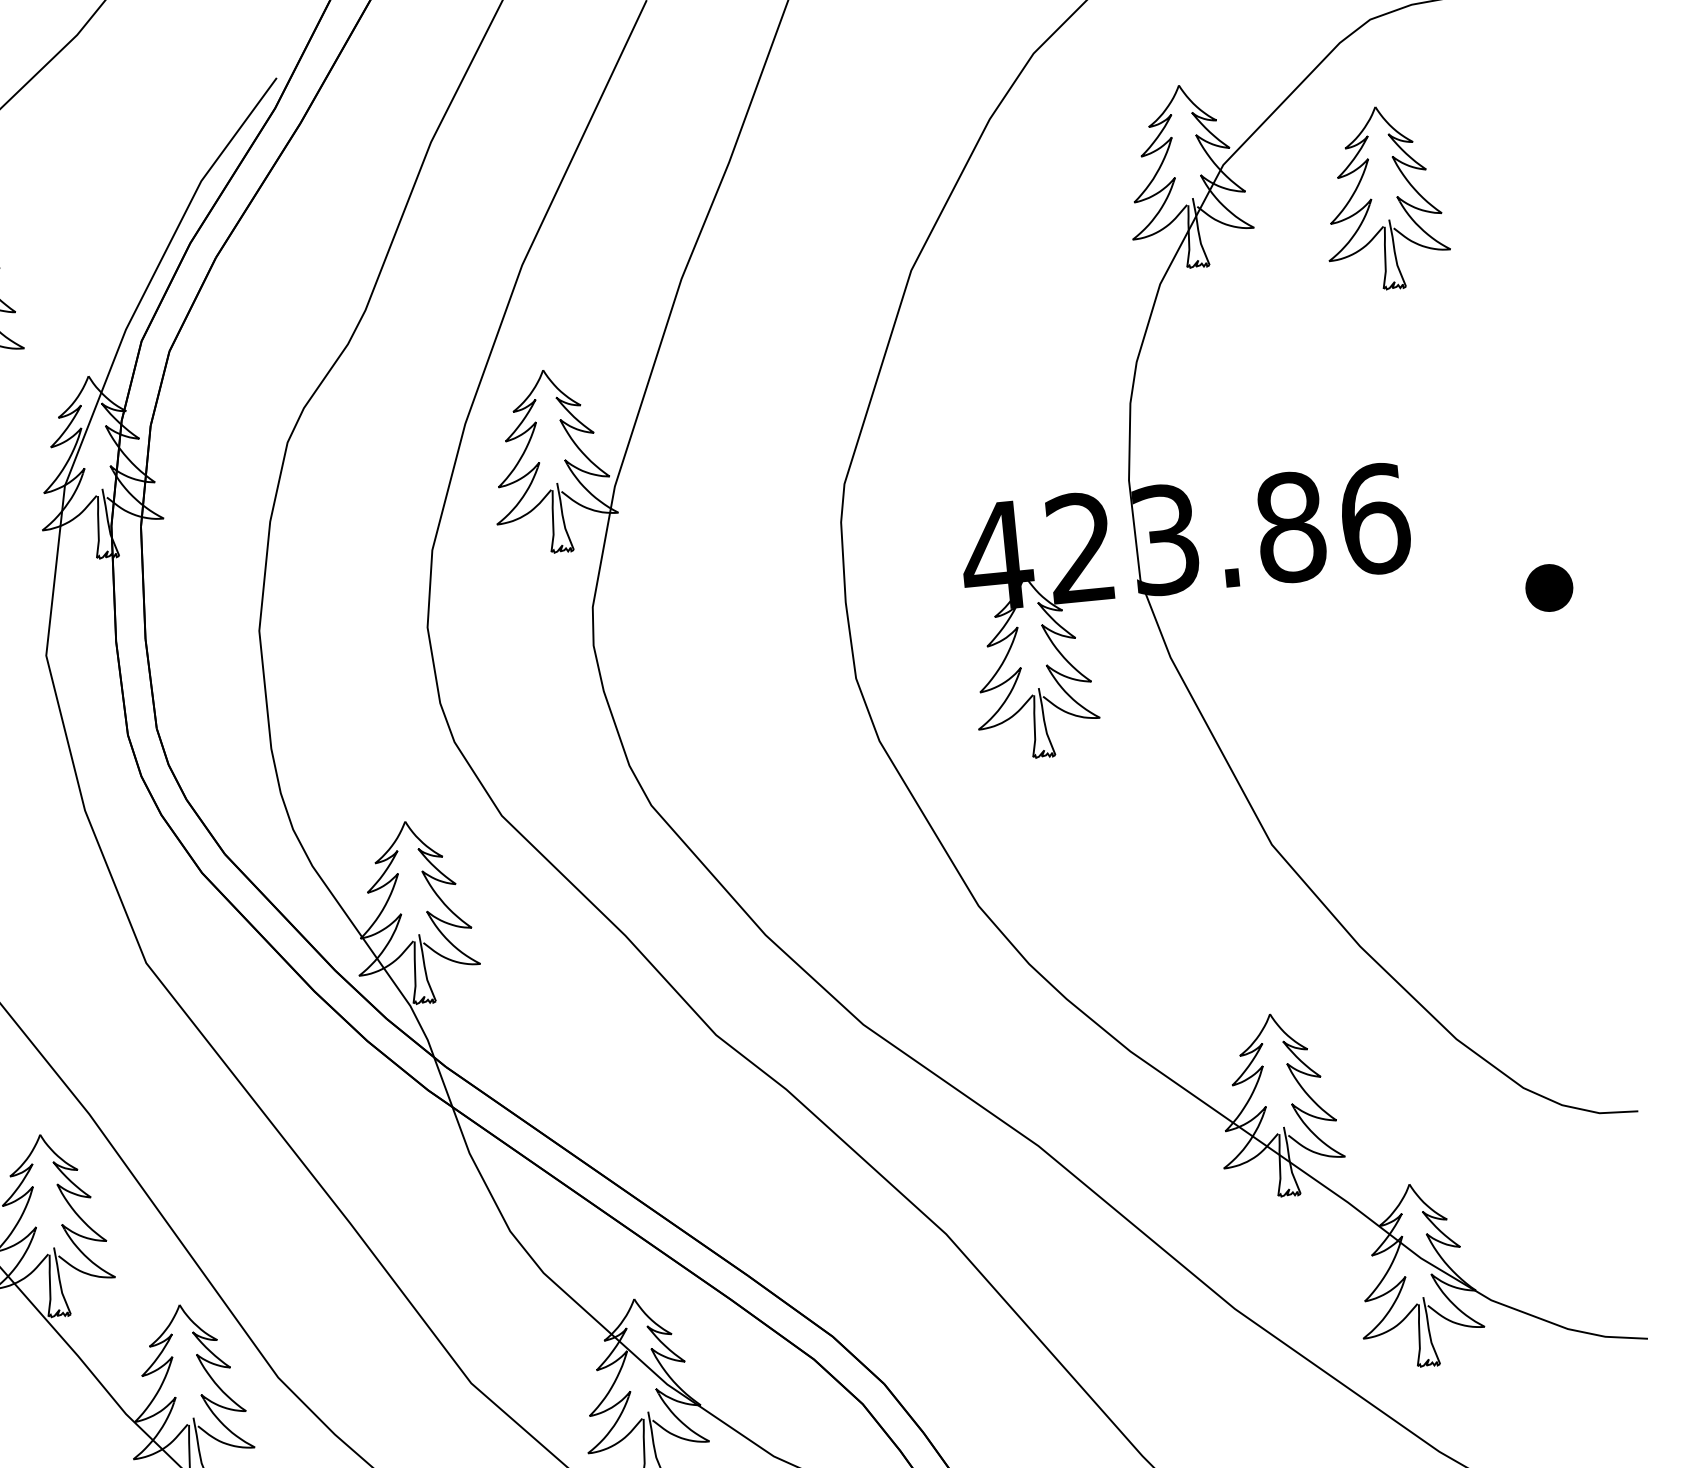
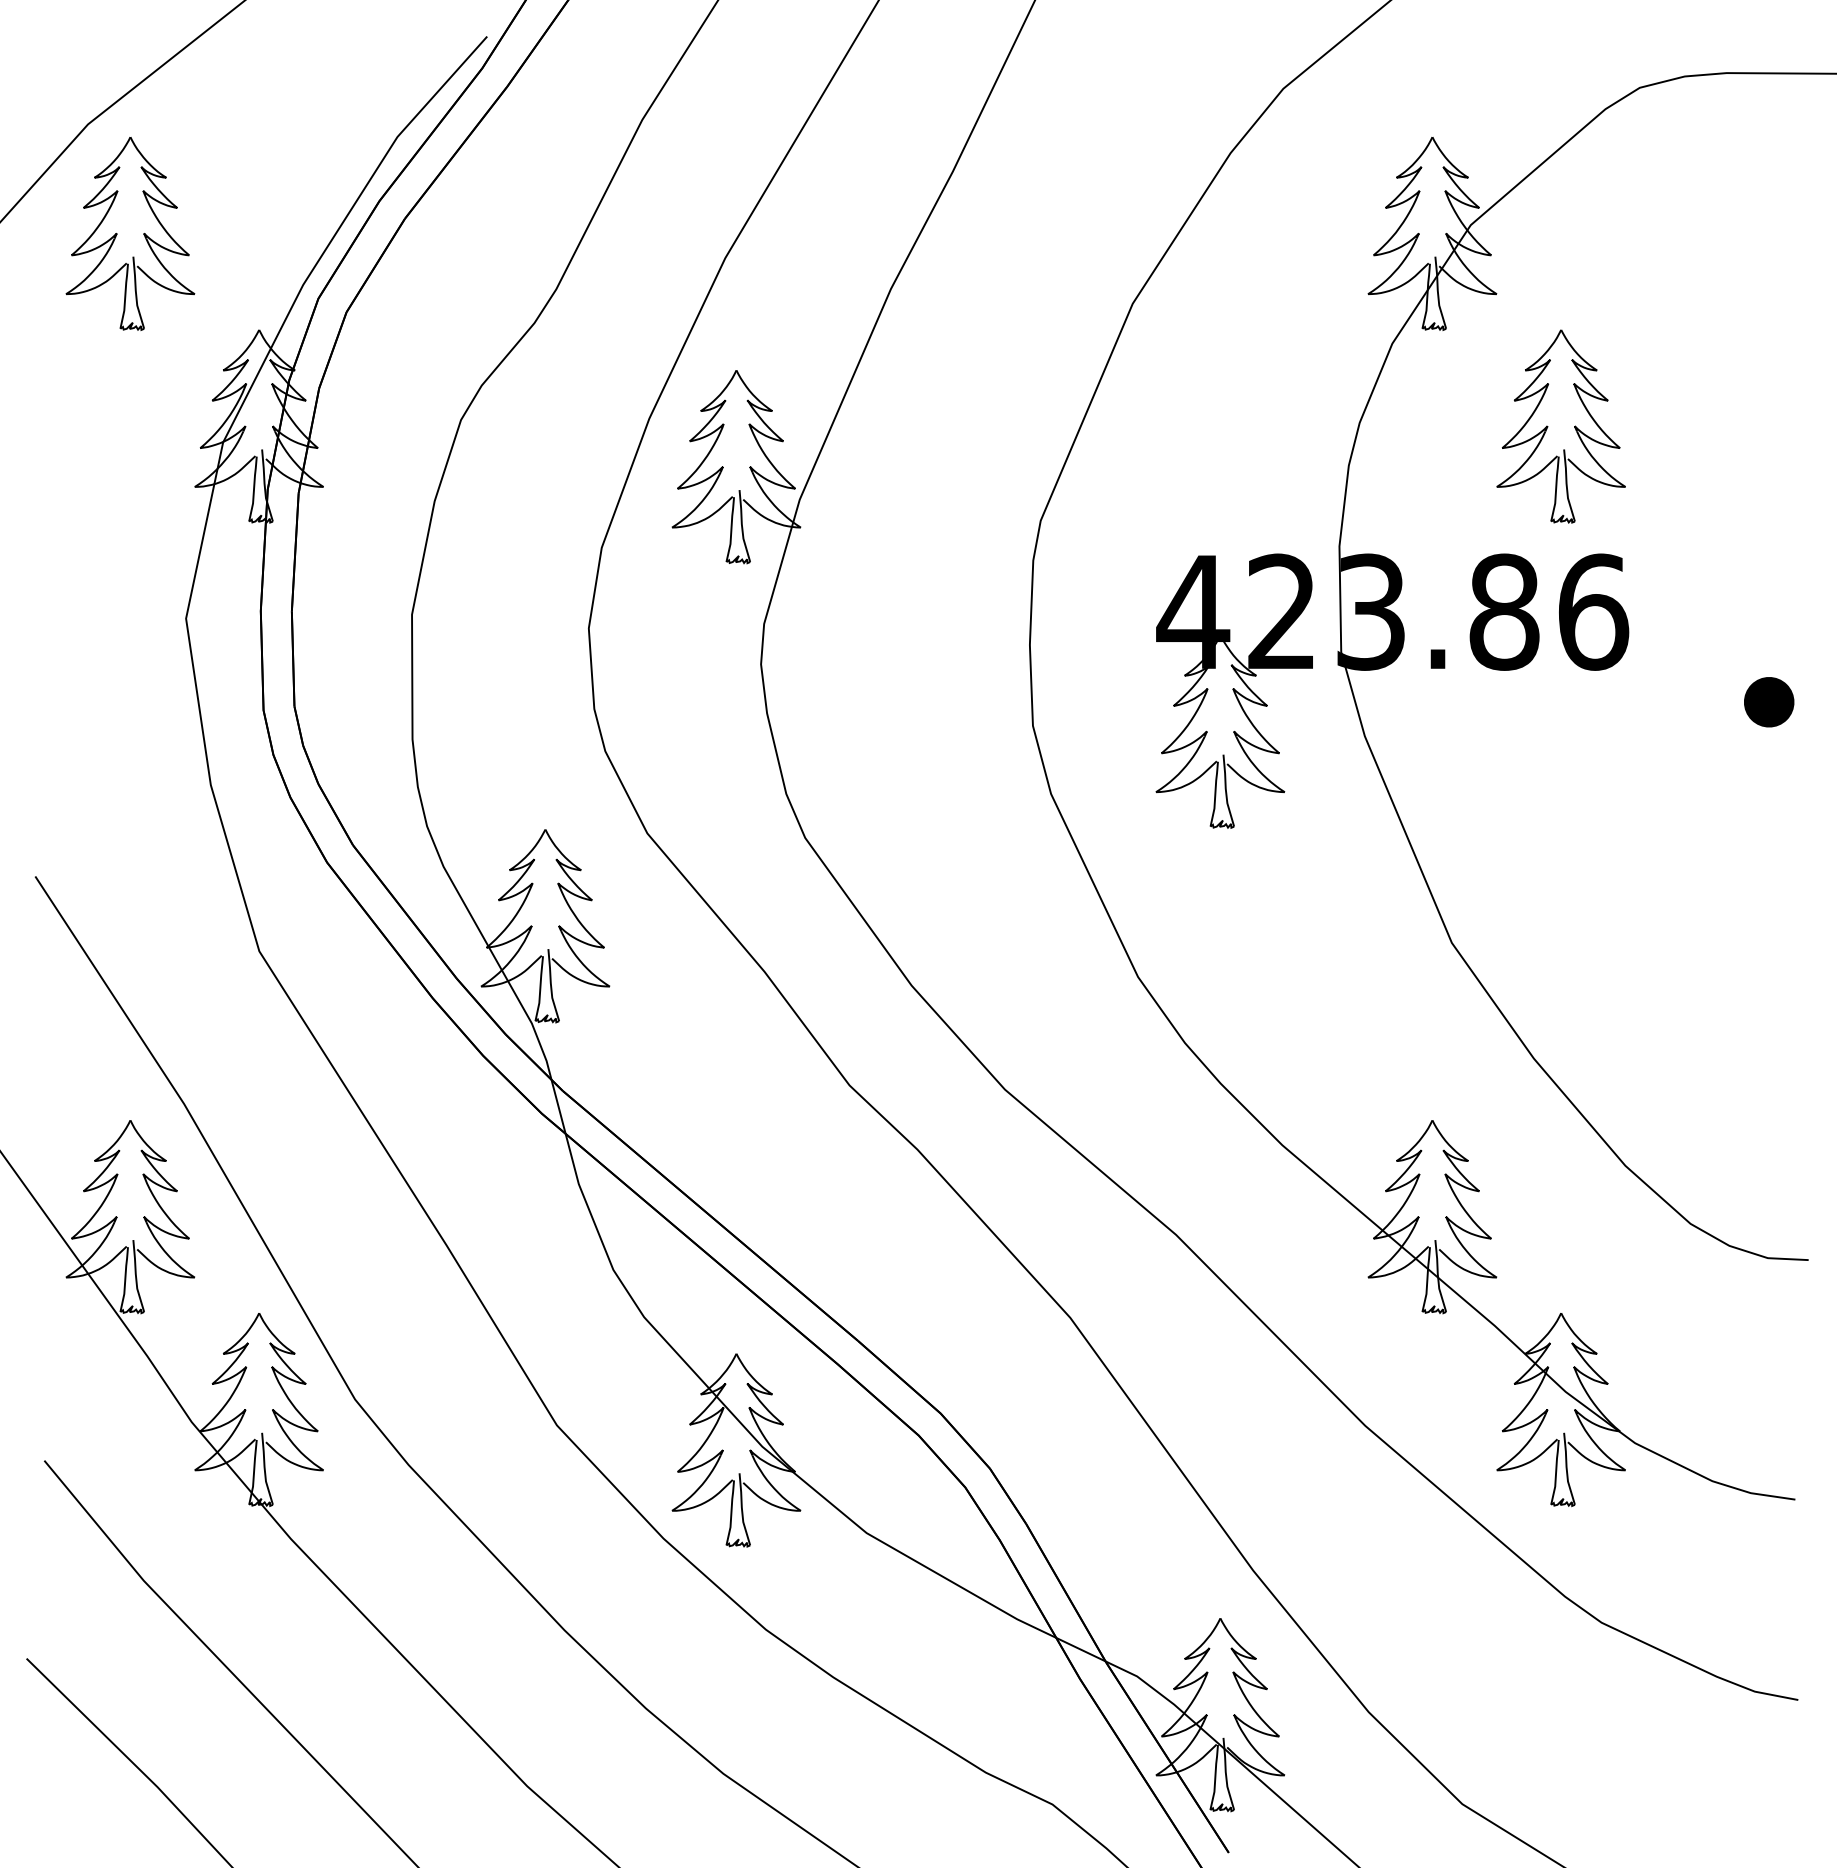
part: (1383, 198) -> (1560, 426), moved

